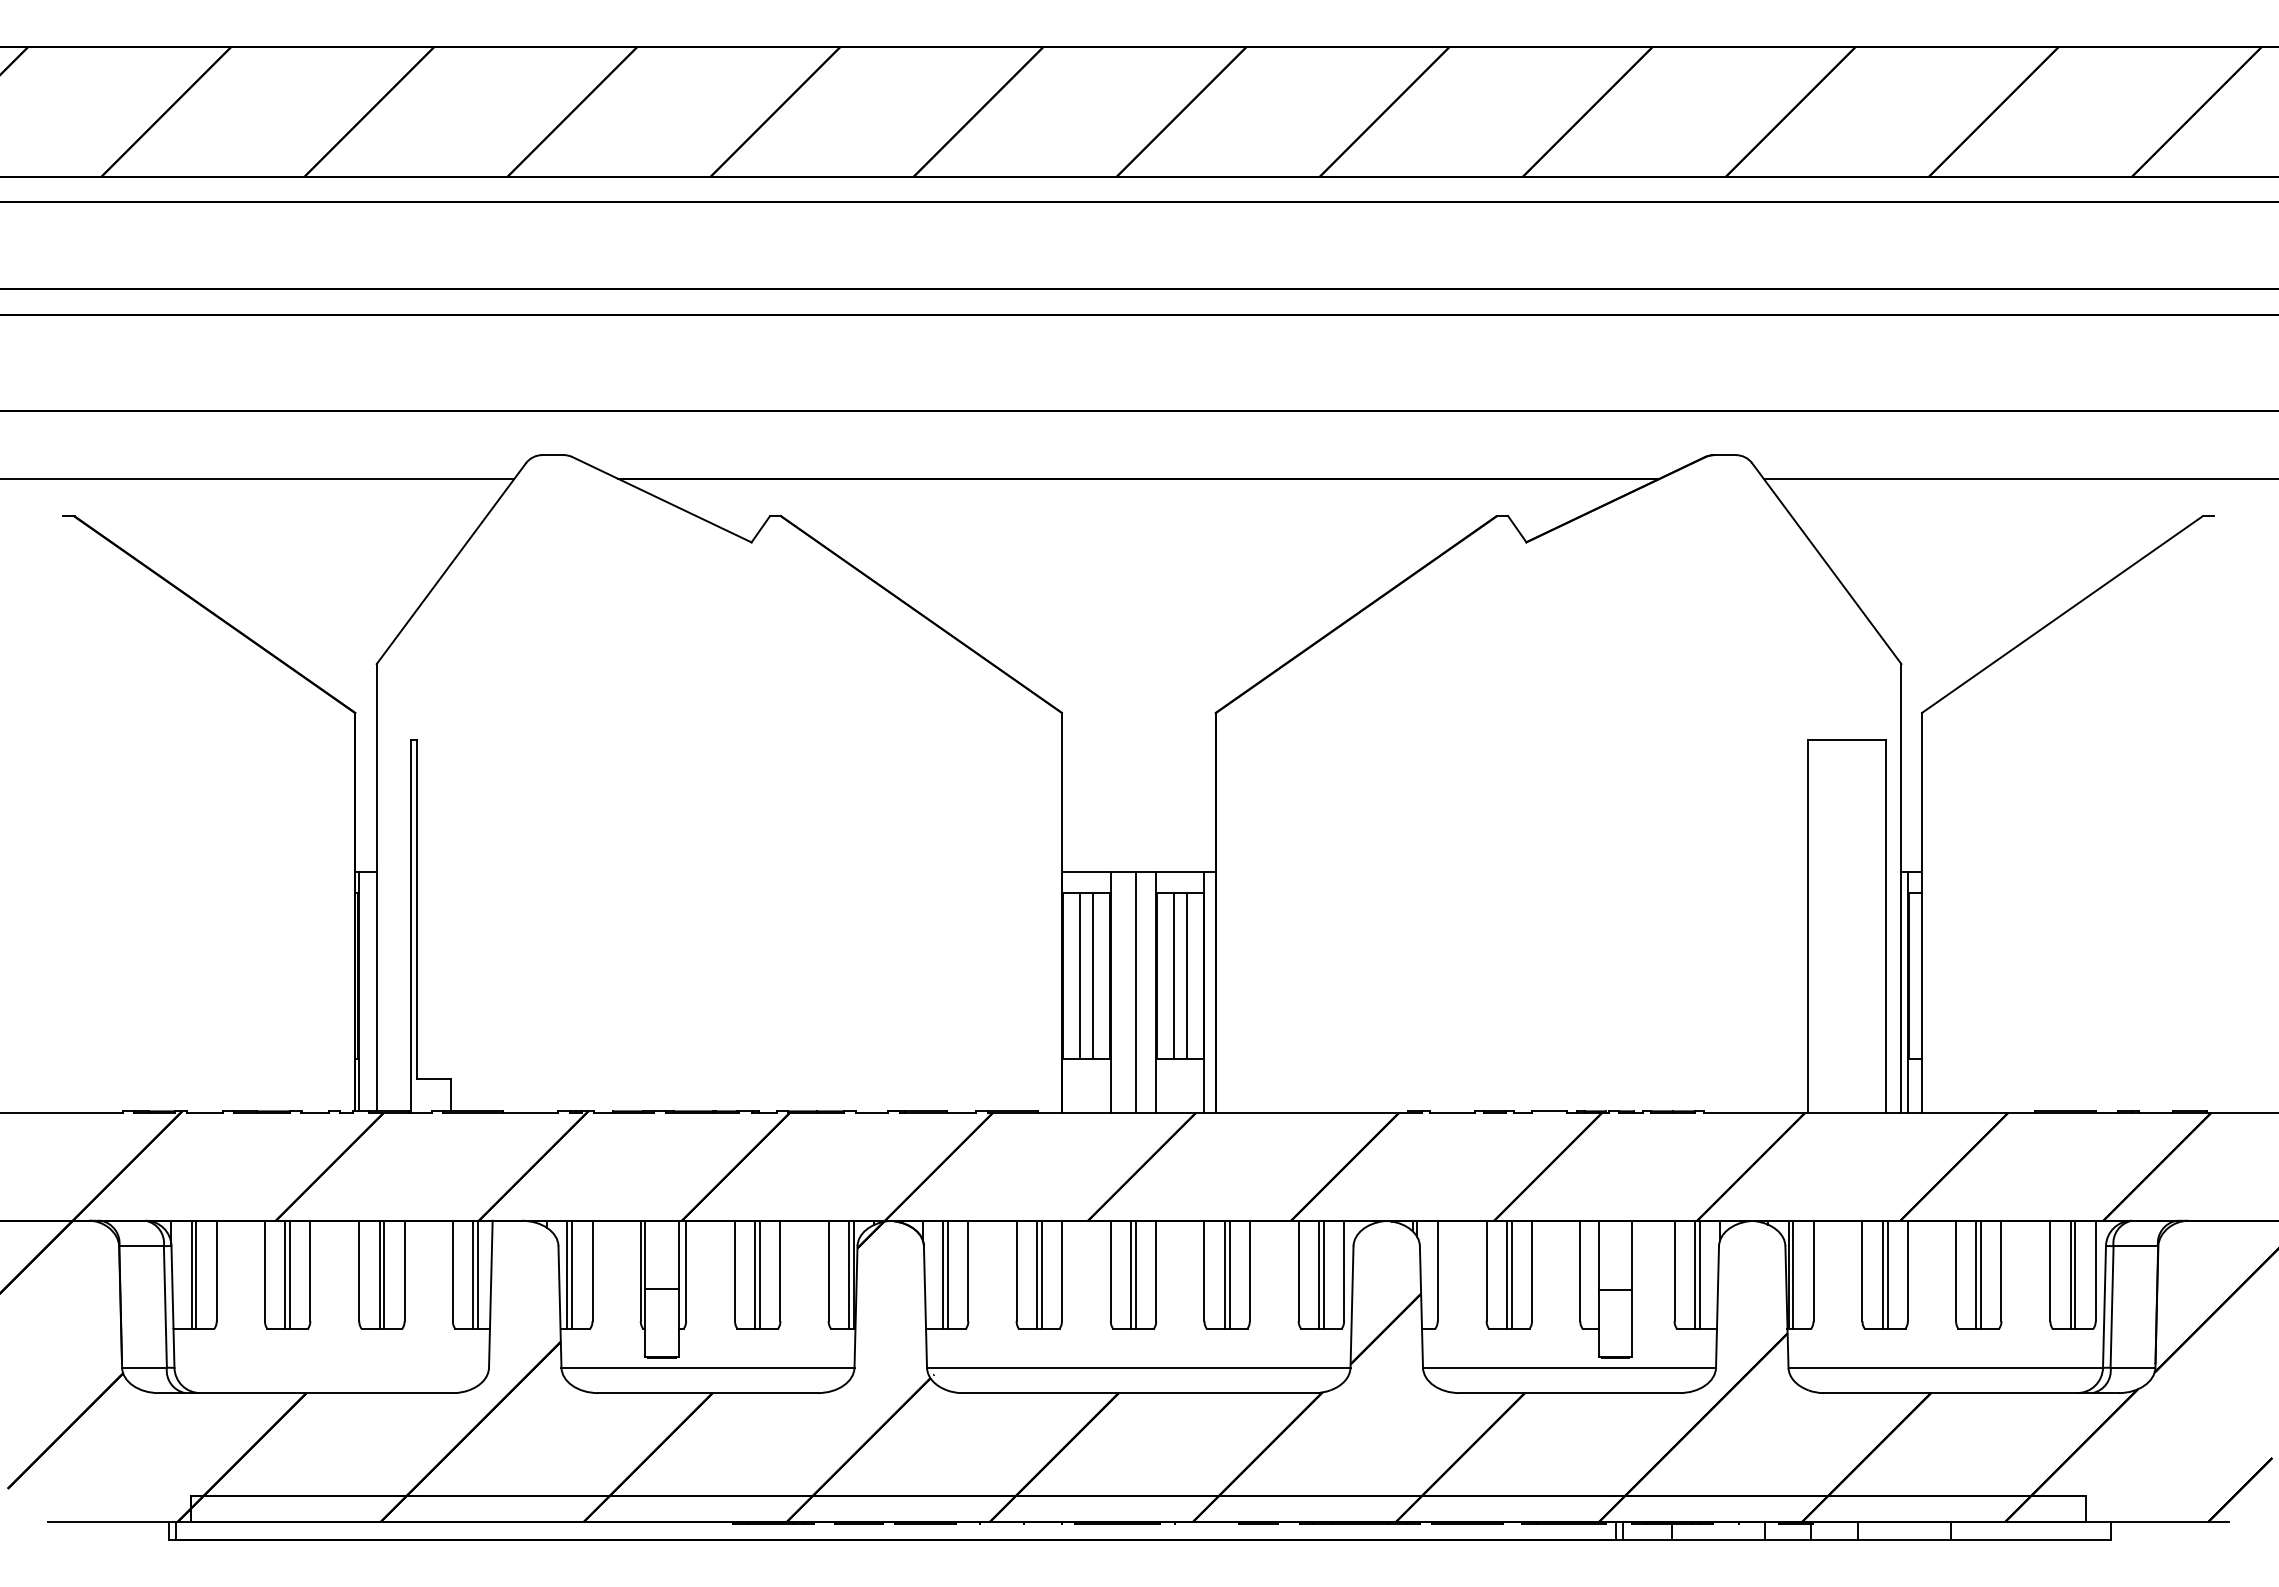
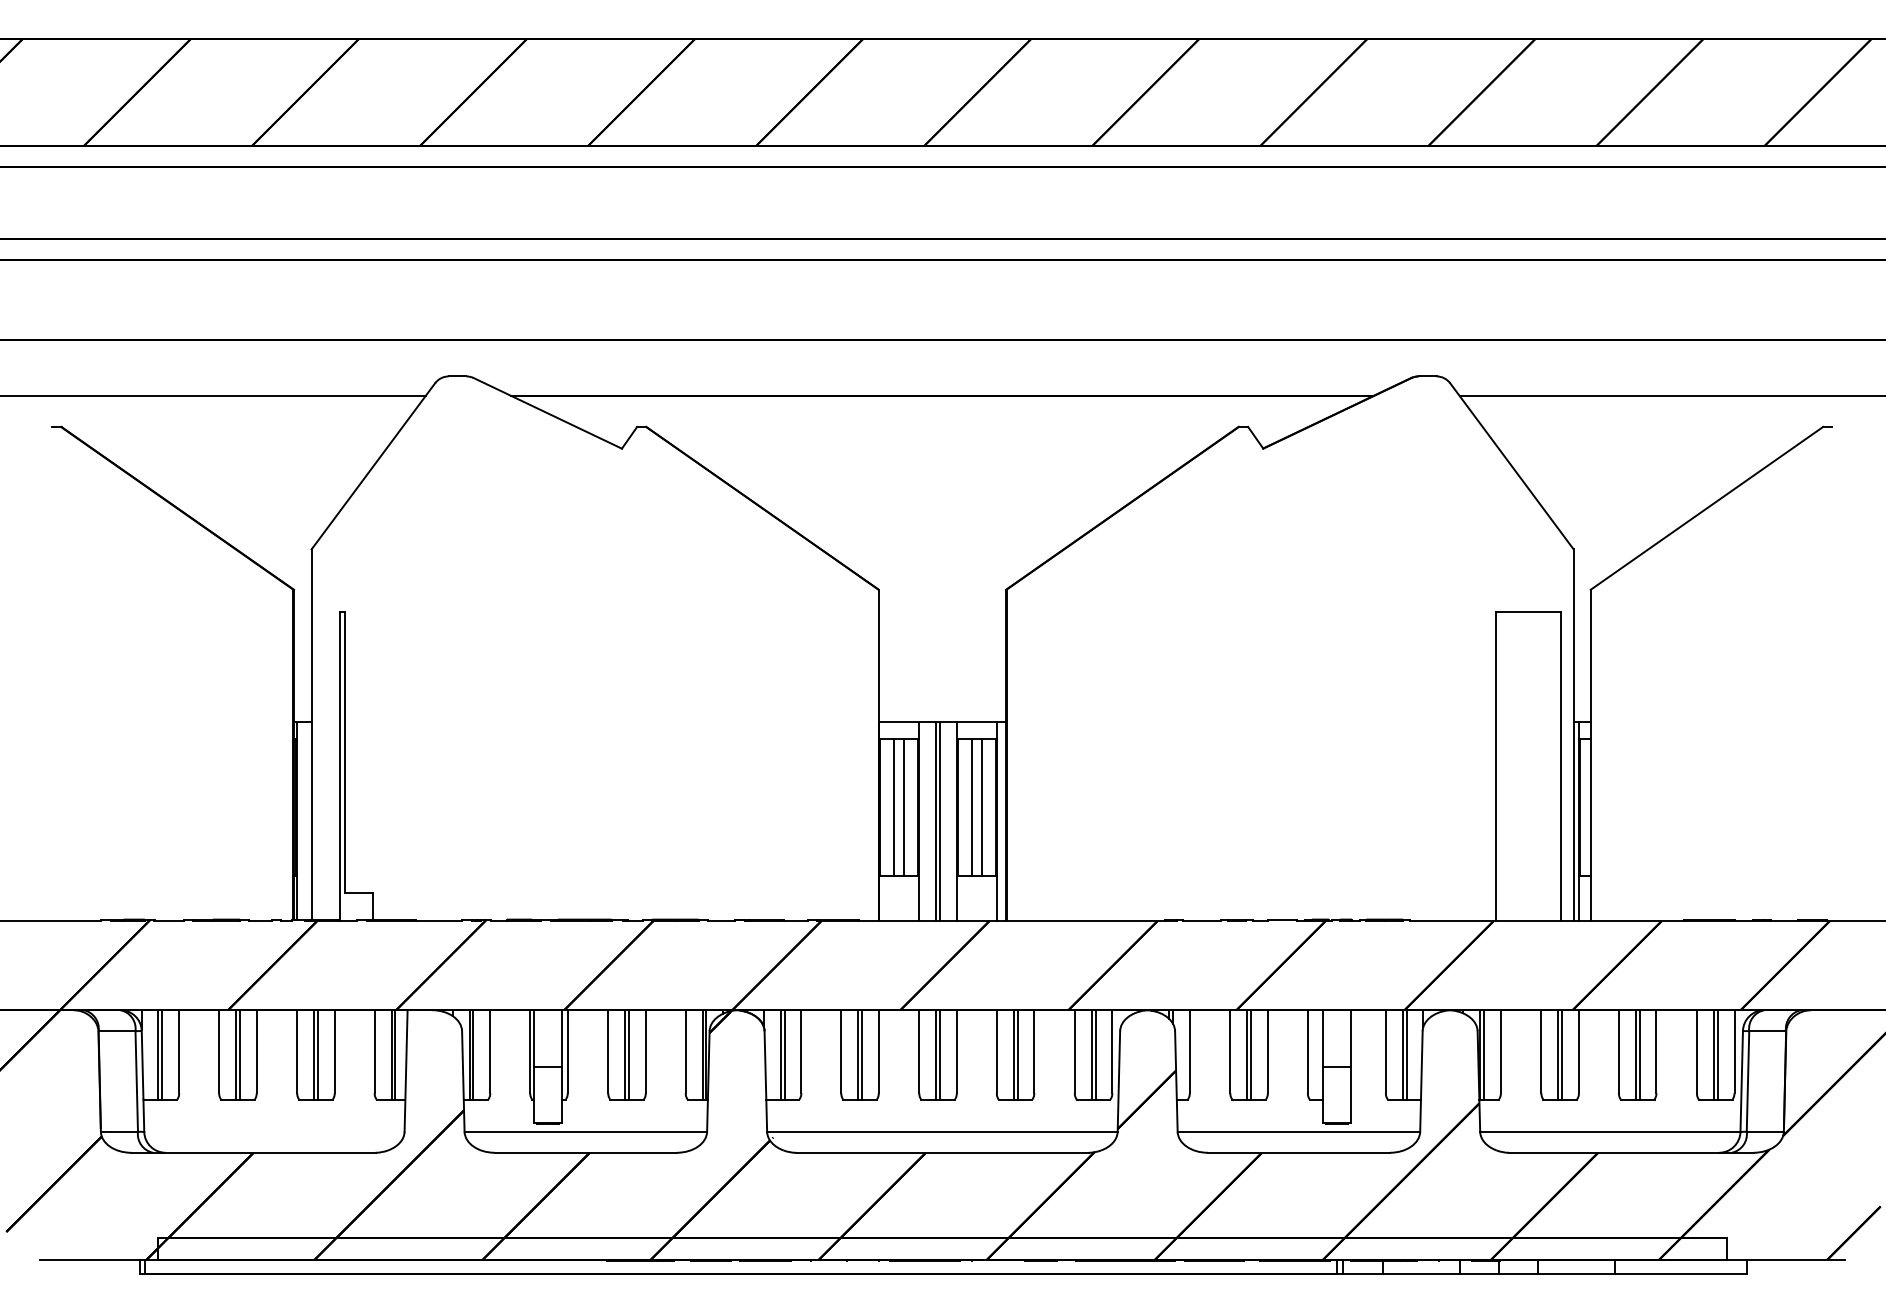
line: (1131, 992) -> (936, 821), added

